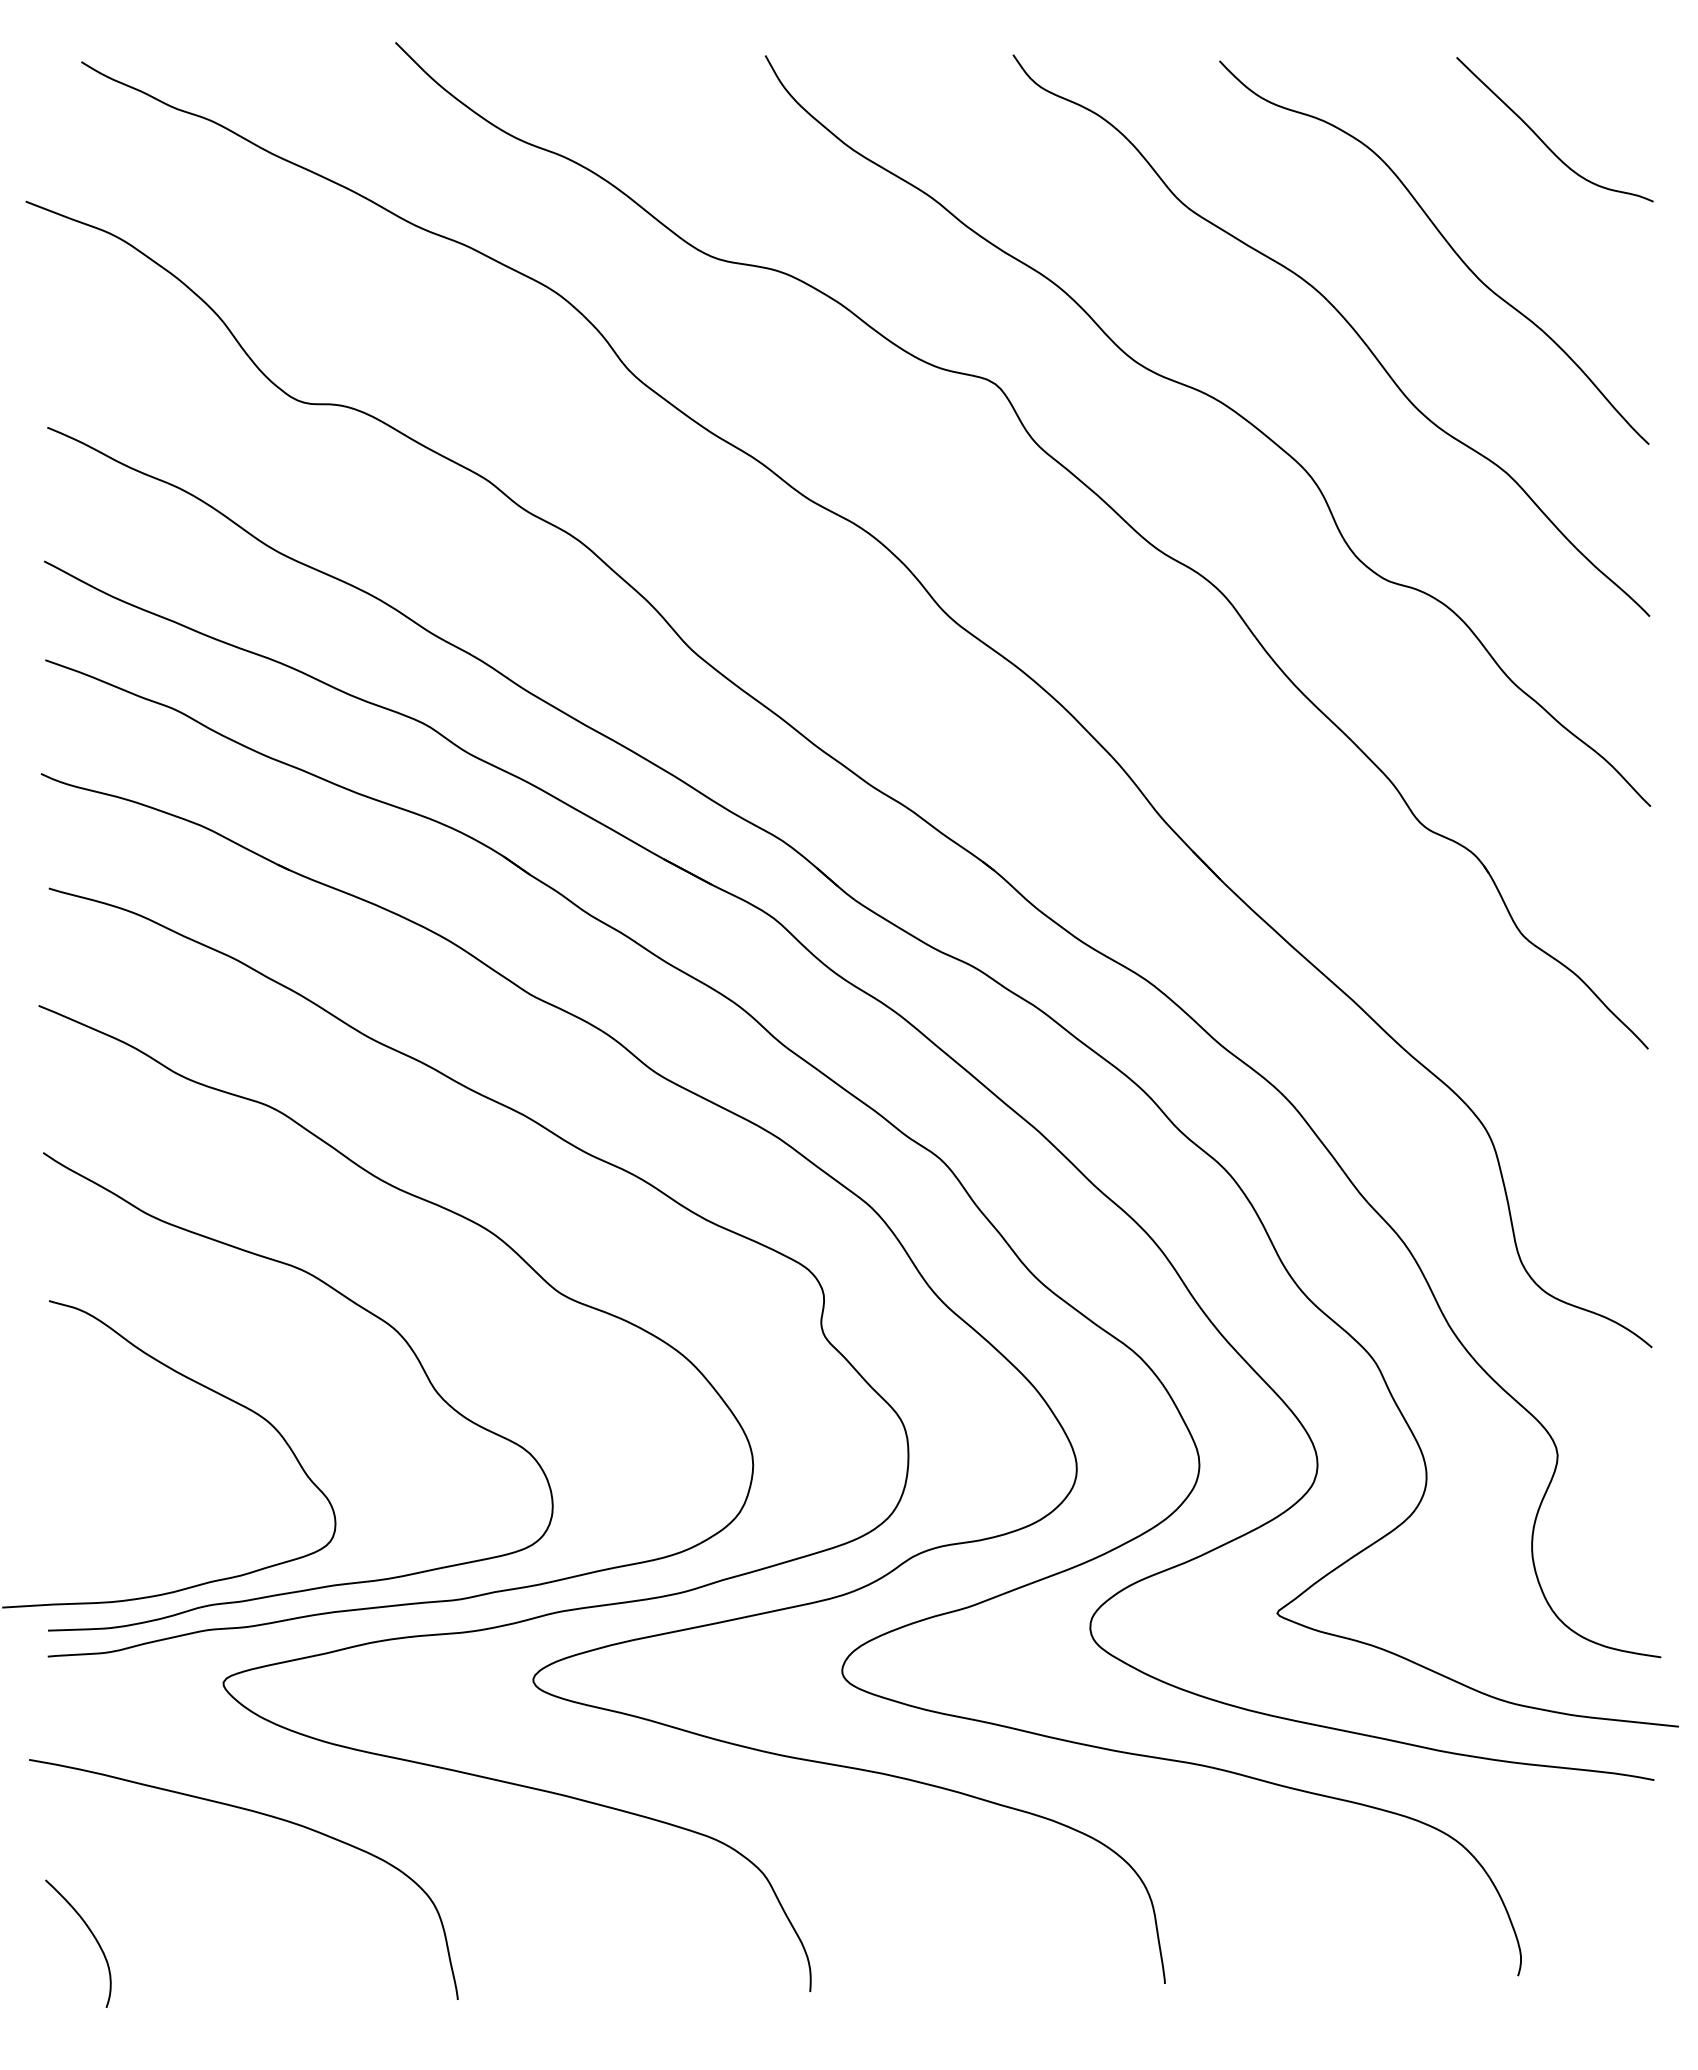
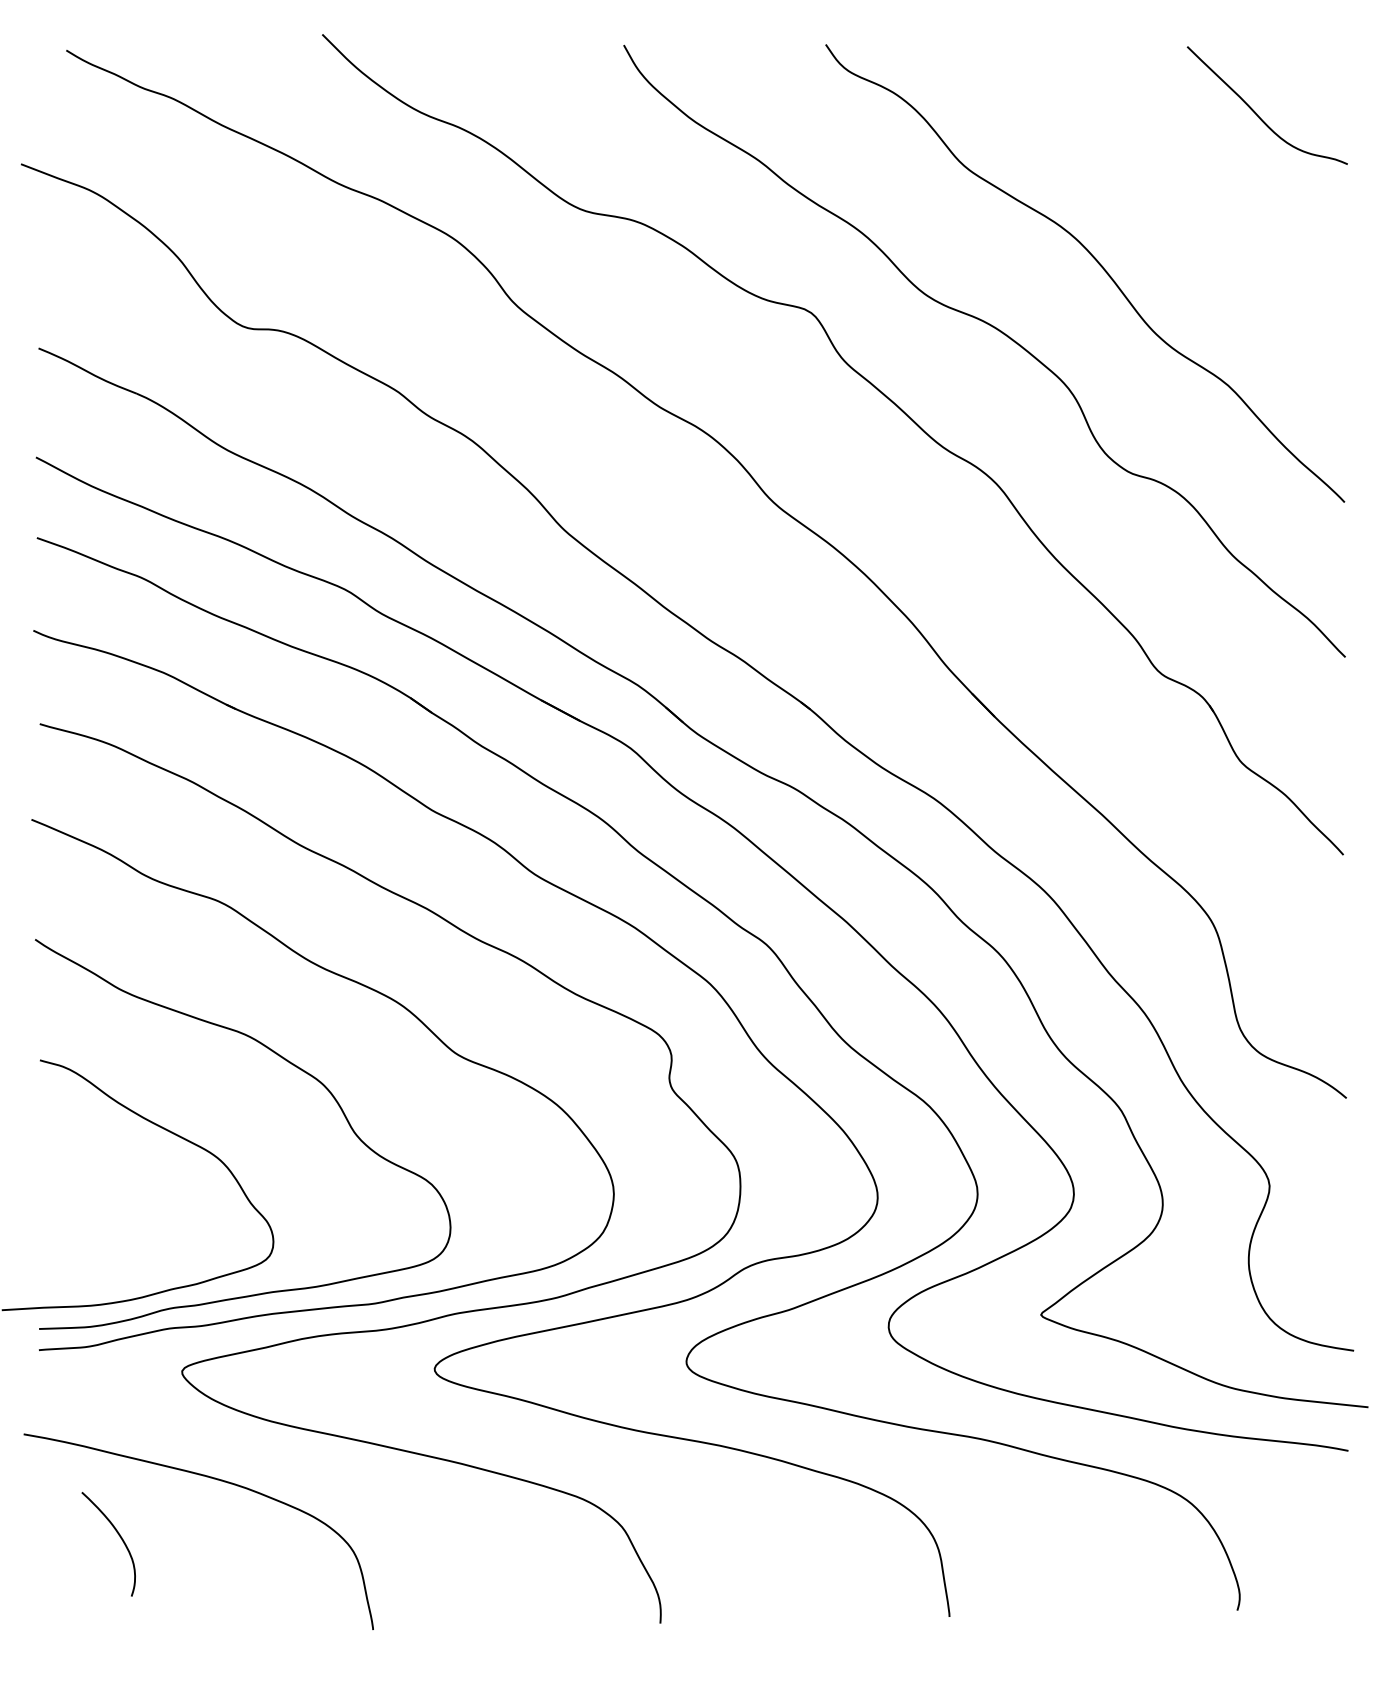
curve: (1445, 241) -> (1178, 196), removed
curve: (91, 1934) -> (119, 1536), moved

